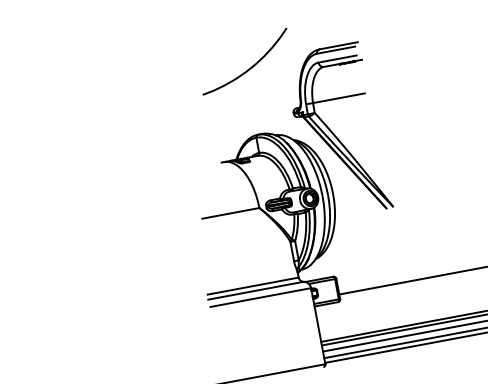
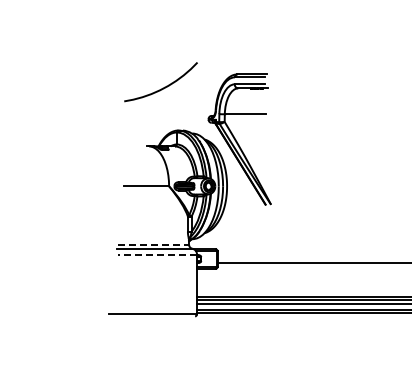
curve: (250, 66) -> (164, 86), moved
line: (253, 285) -> (153, 244), solid -> dashed
line: (260, 297) -> (157, 254), solid -> dashed

